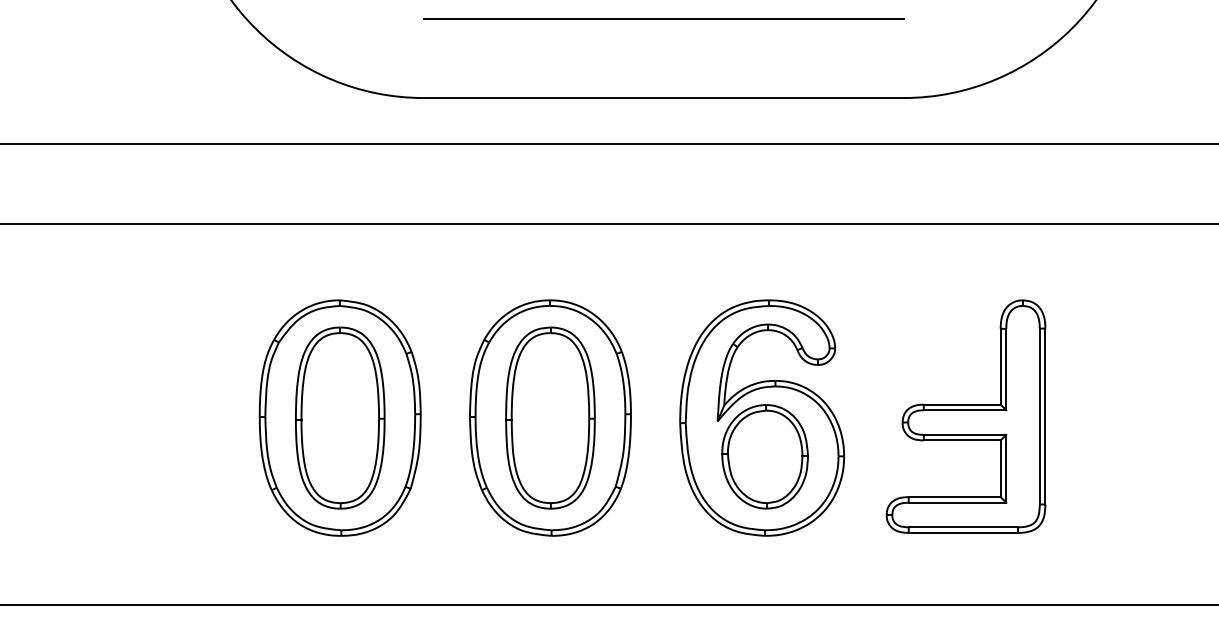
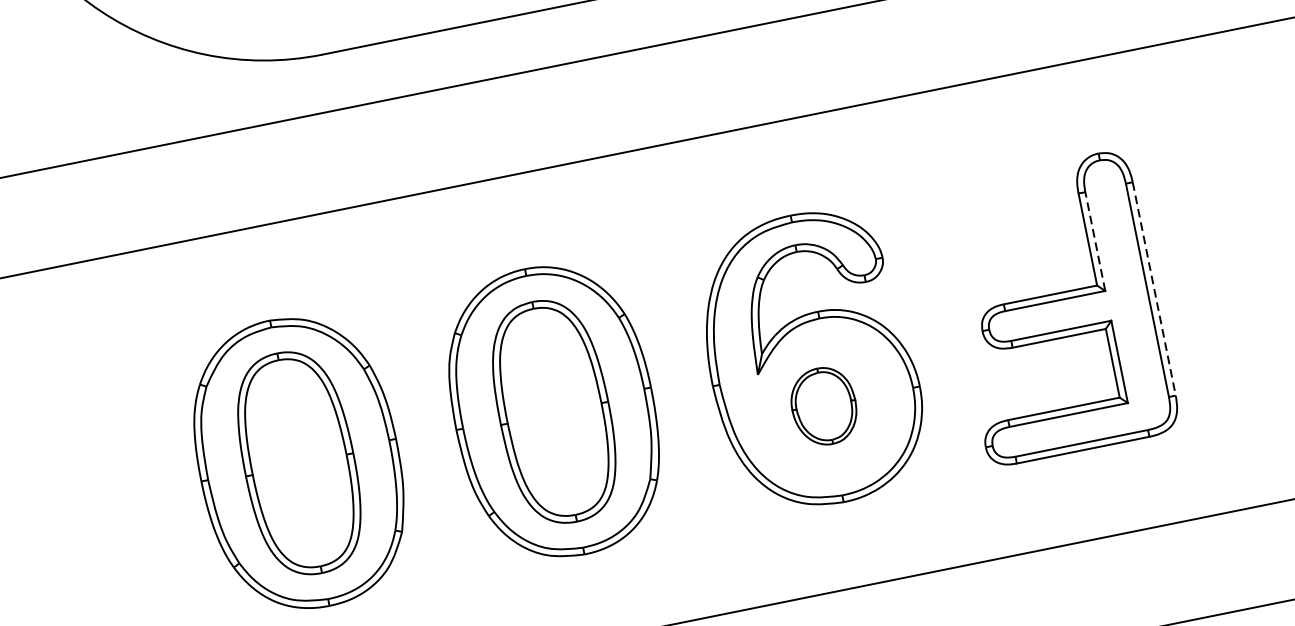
line: (1006, 369) -> (1095, 241), solid -> dashed
line: (1045, 416) -> (1154, 288), solid -> dashed
part: (764, 456) -> (823, 406), size x0.6

